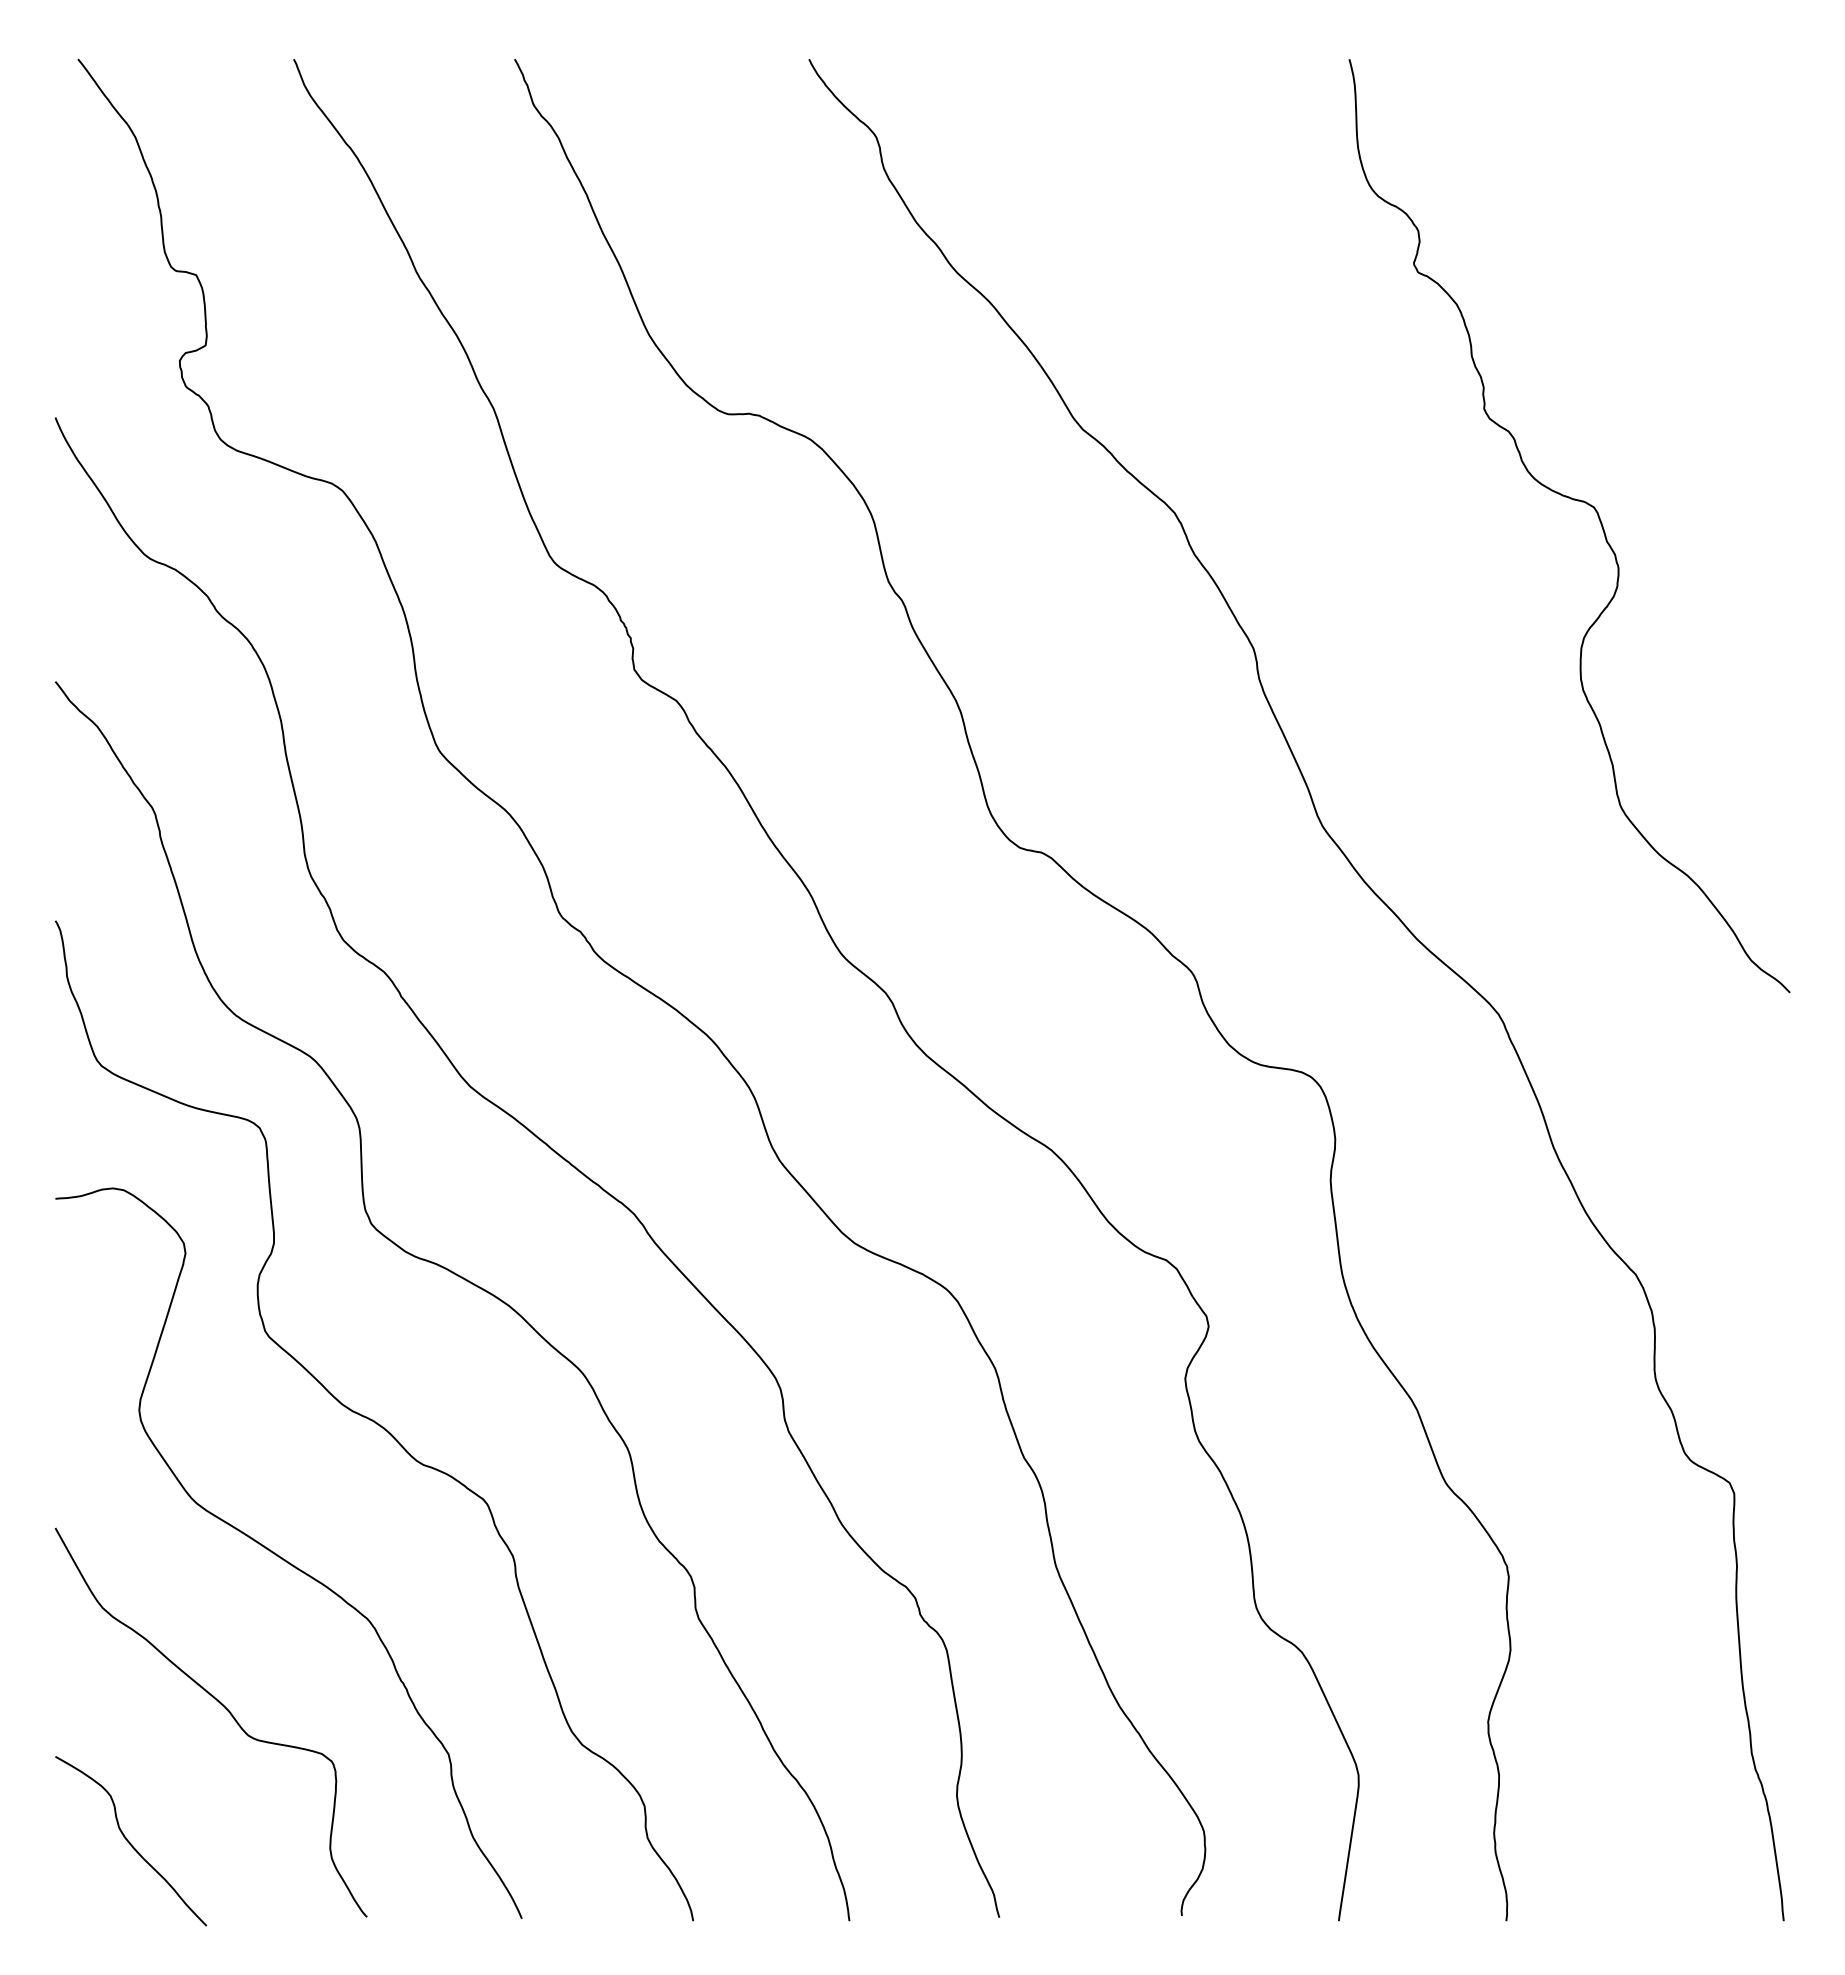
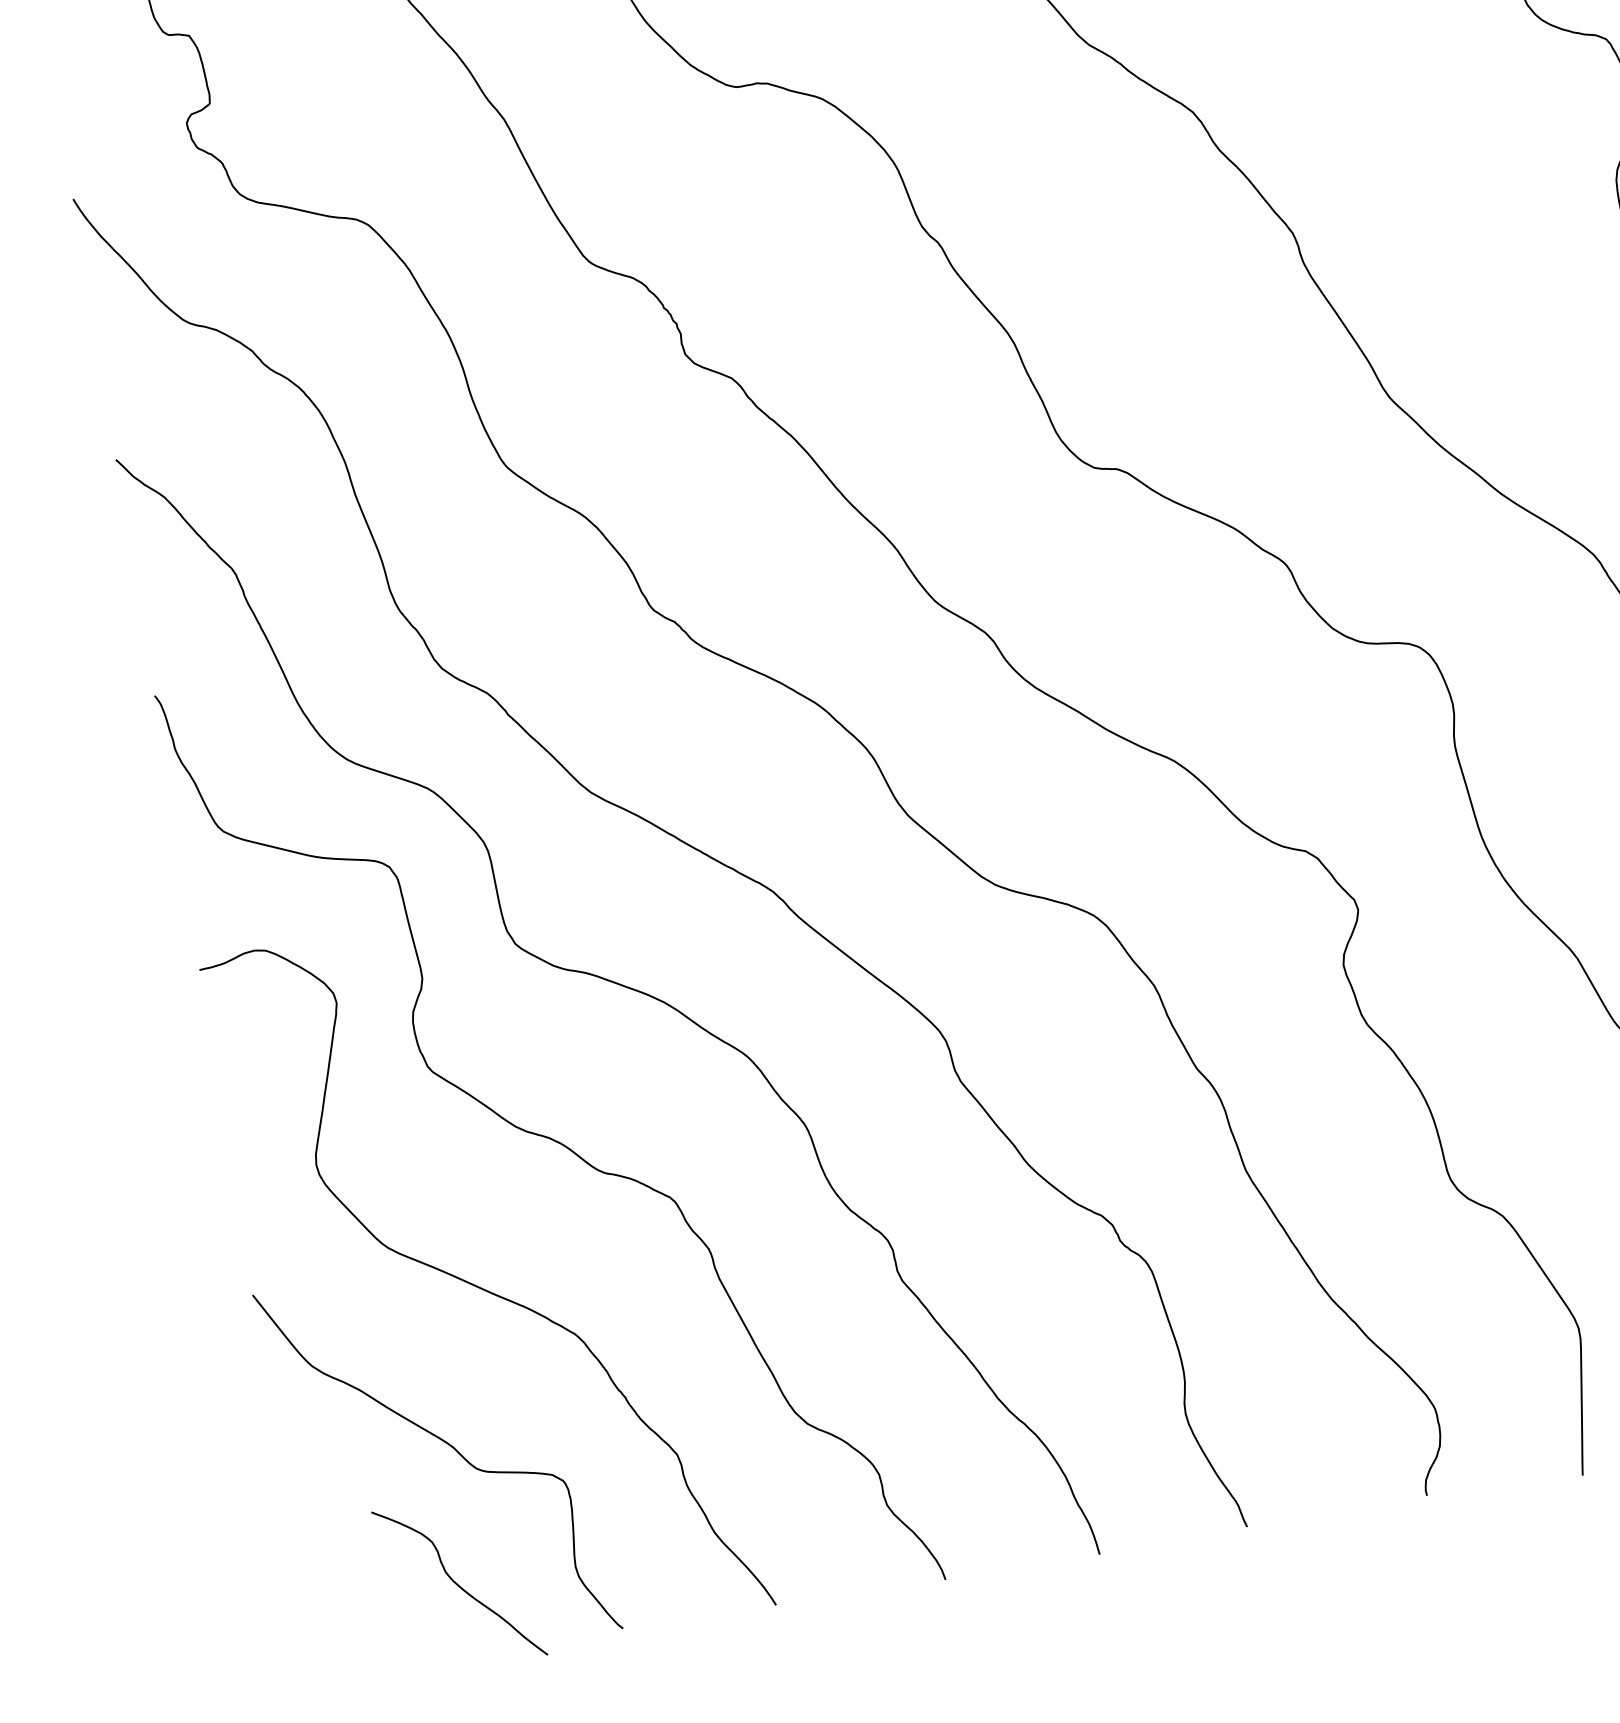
curve: (130, 1842) -> (459, 1584), moved

